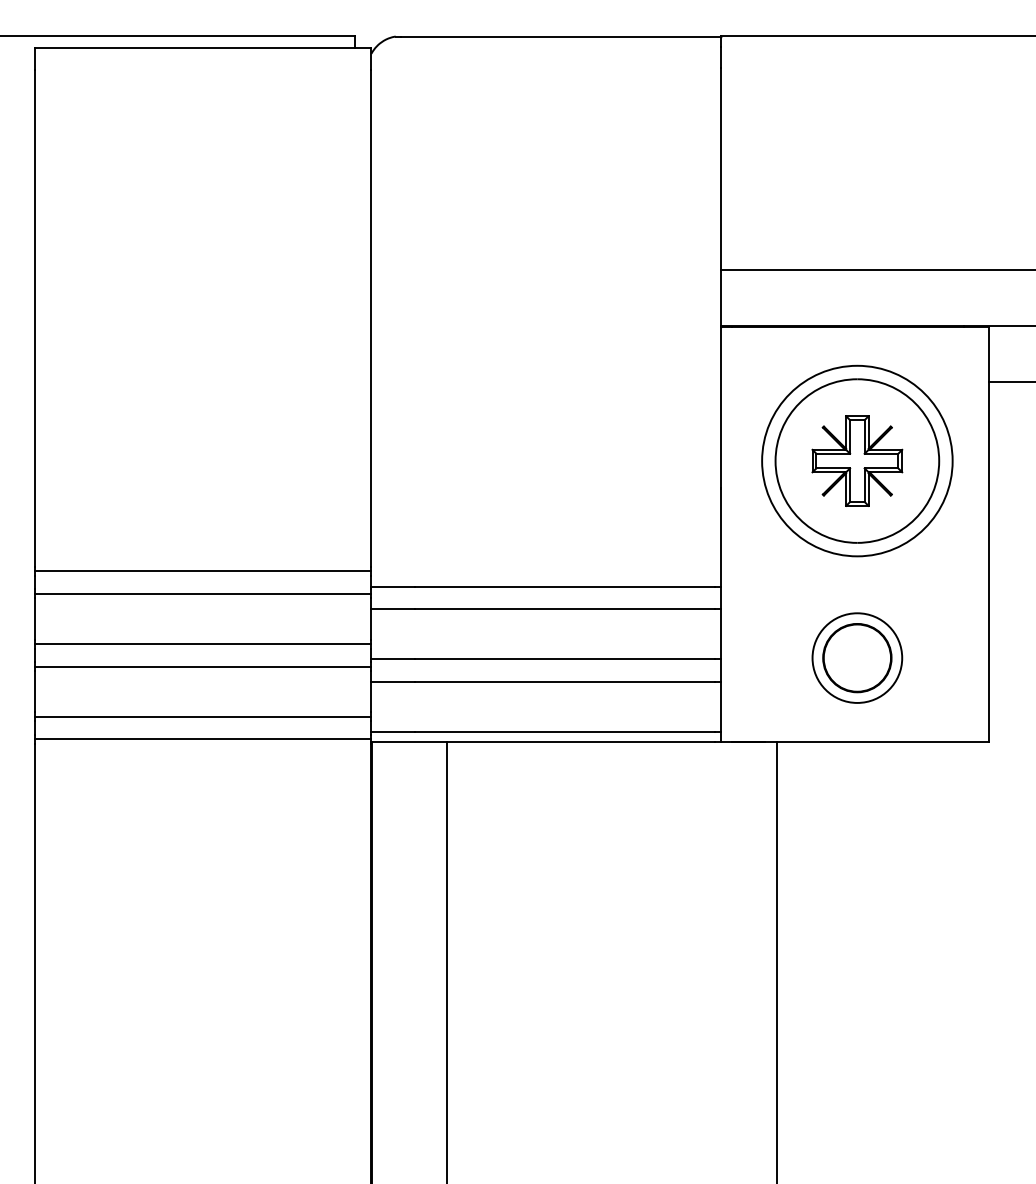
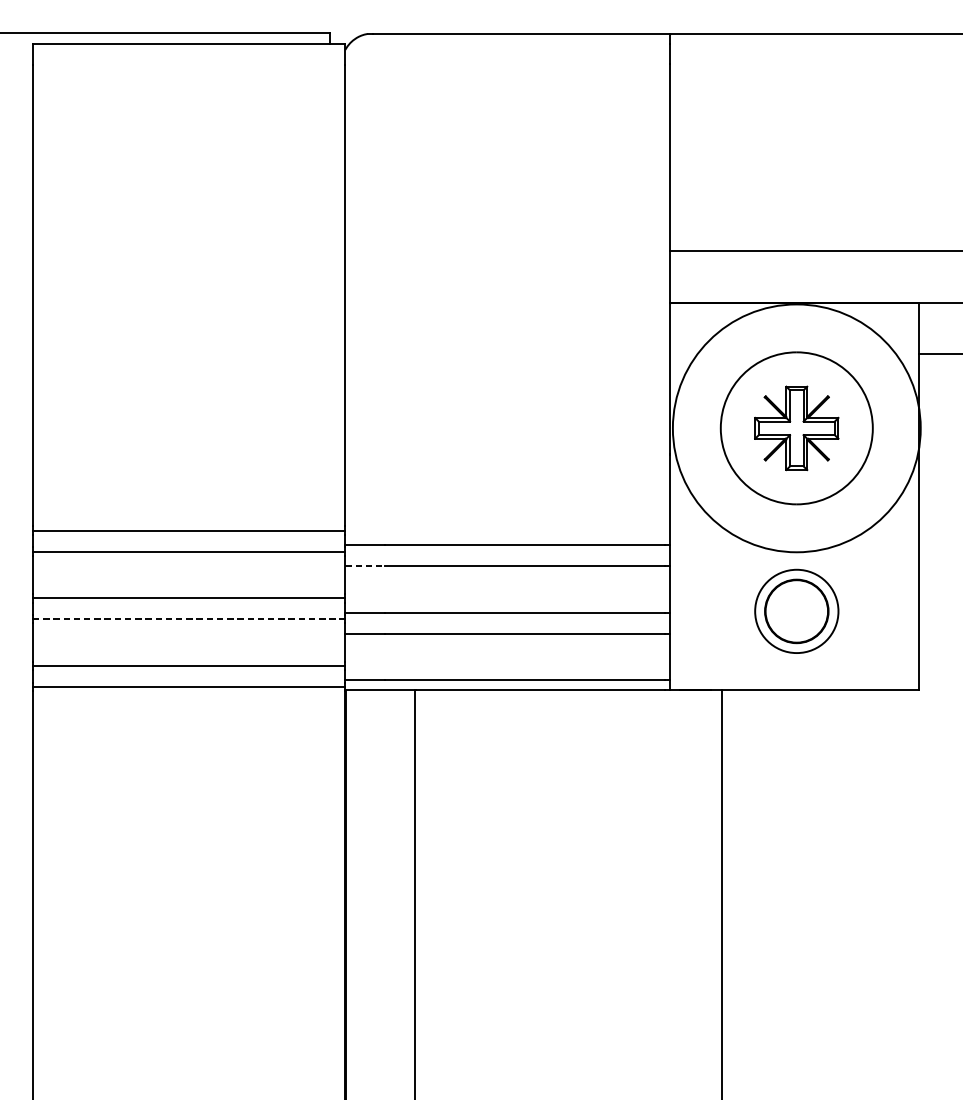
circle: (857, 460) -> (796, 427), size x1.4
line: (393, 609) -> (365, 566), solid -> dashed
line: (203, 666) -> (189, 619), solid -> dashed

